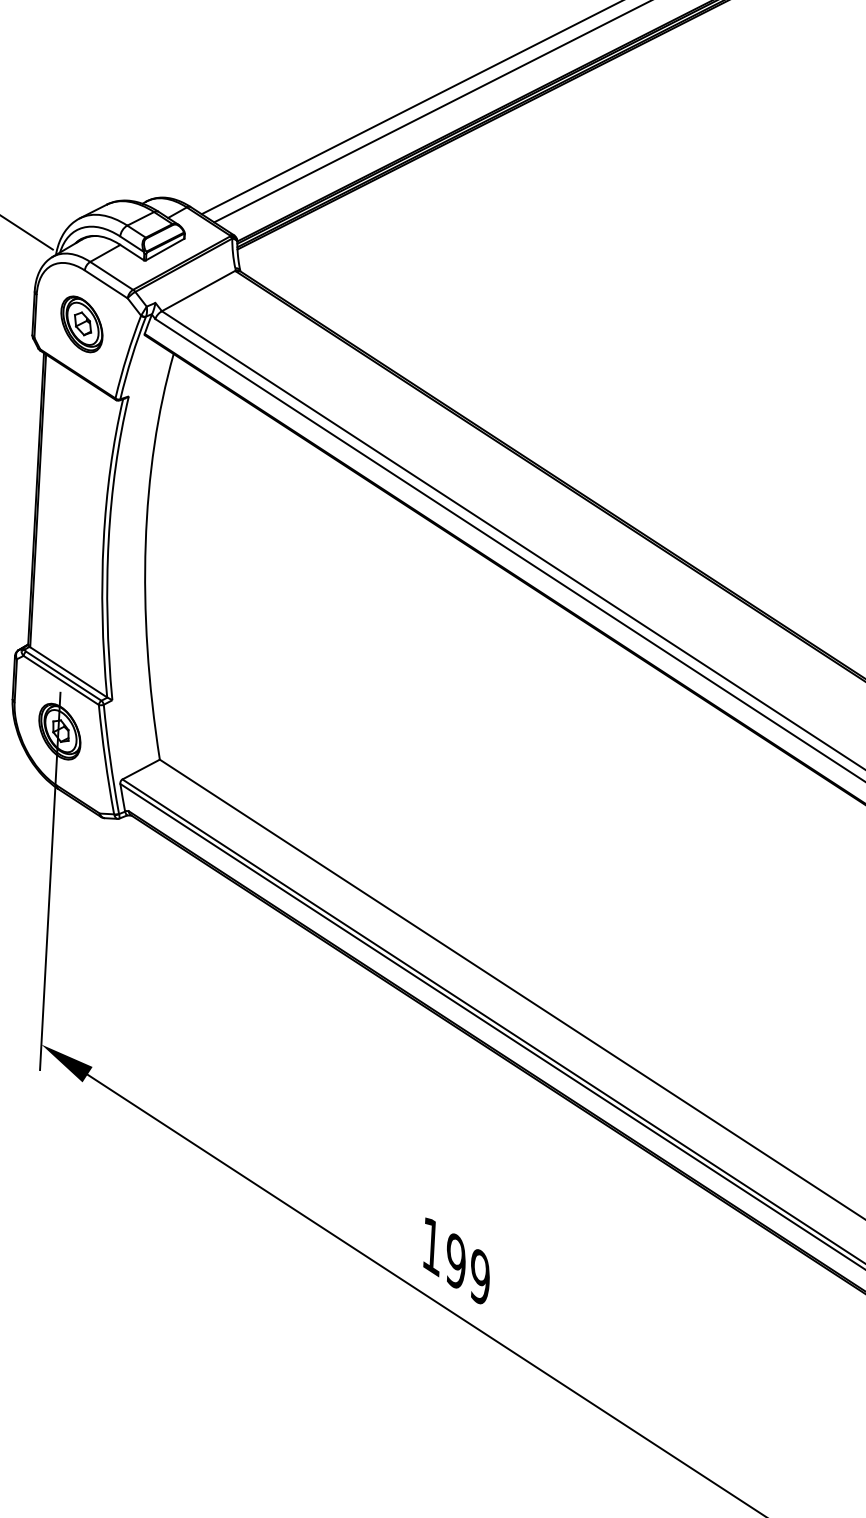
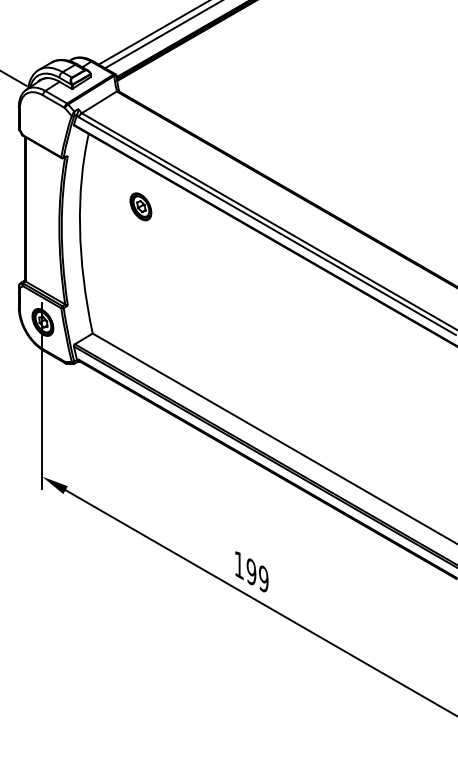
part: (81, 323) -> (140, 206), moved

